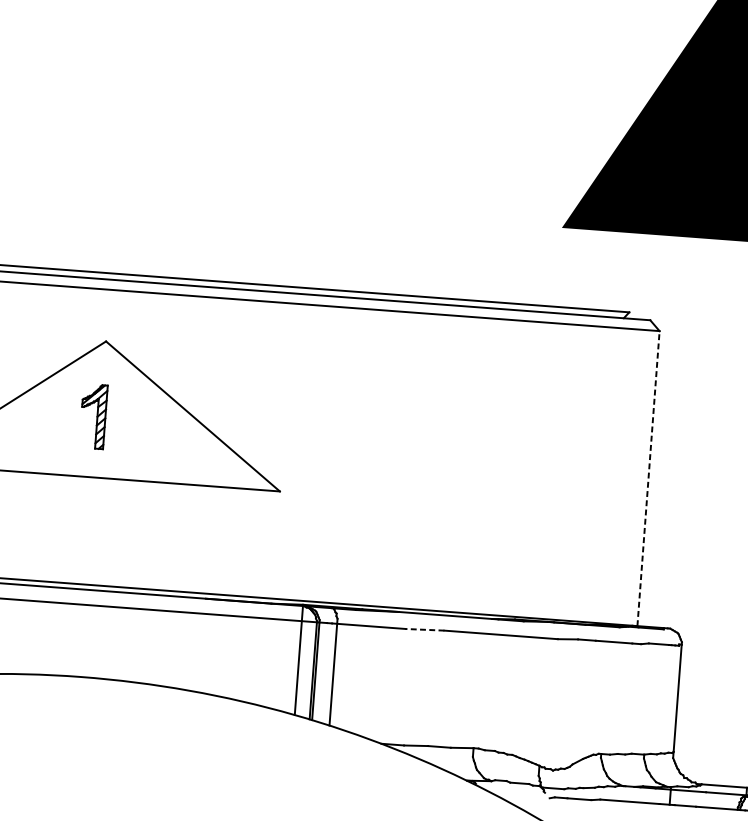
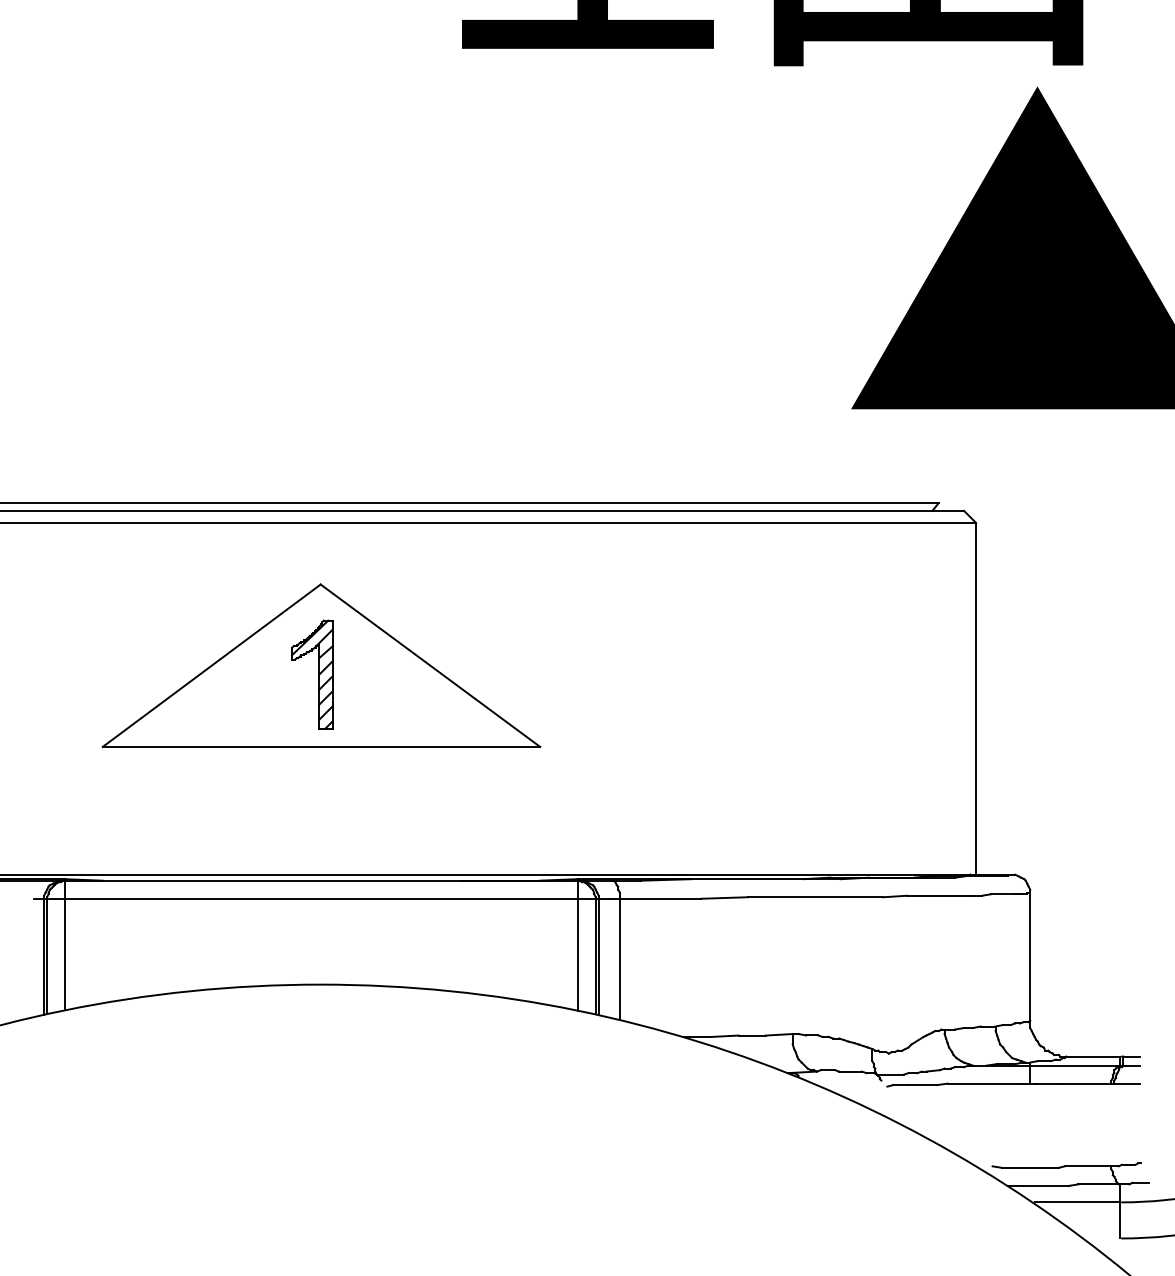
part: (93, 416) -> (312, 674), size x1.43
line: (648, 478) -> (976, 698), dashed -> solid
line: (424, 630) -> (723, 898), dashed -> solid

